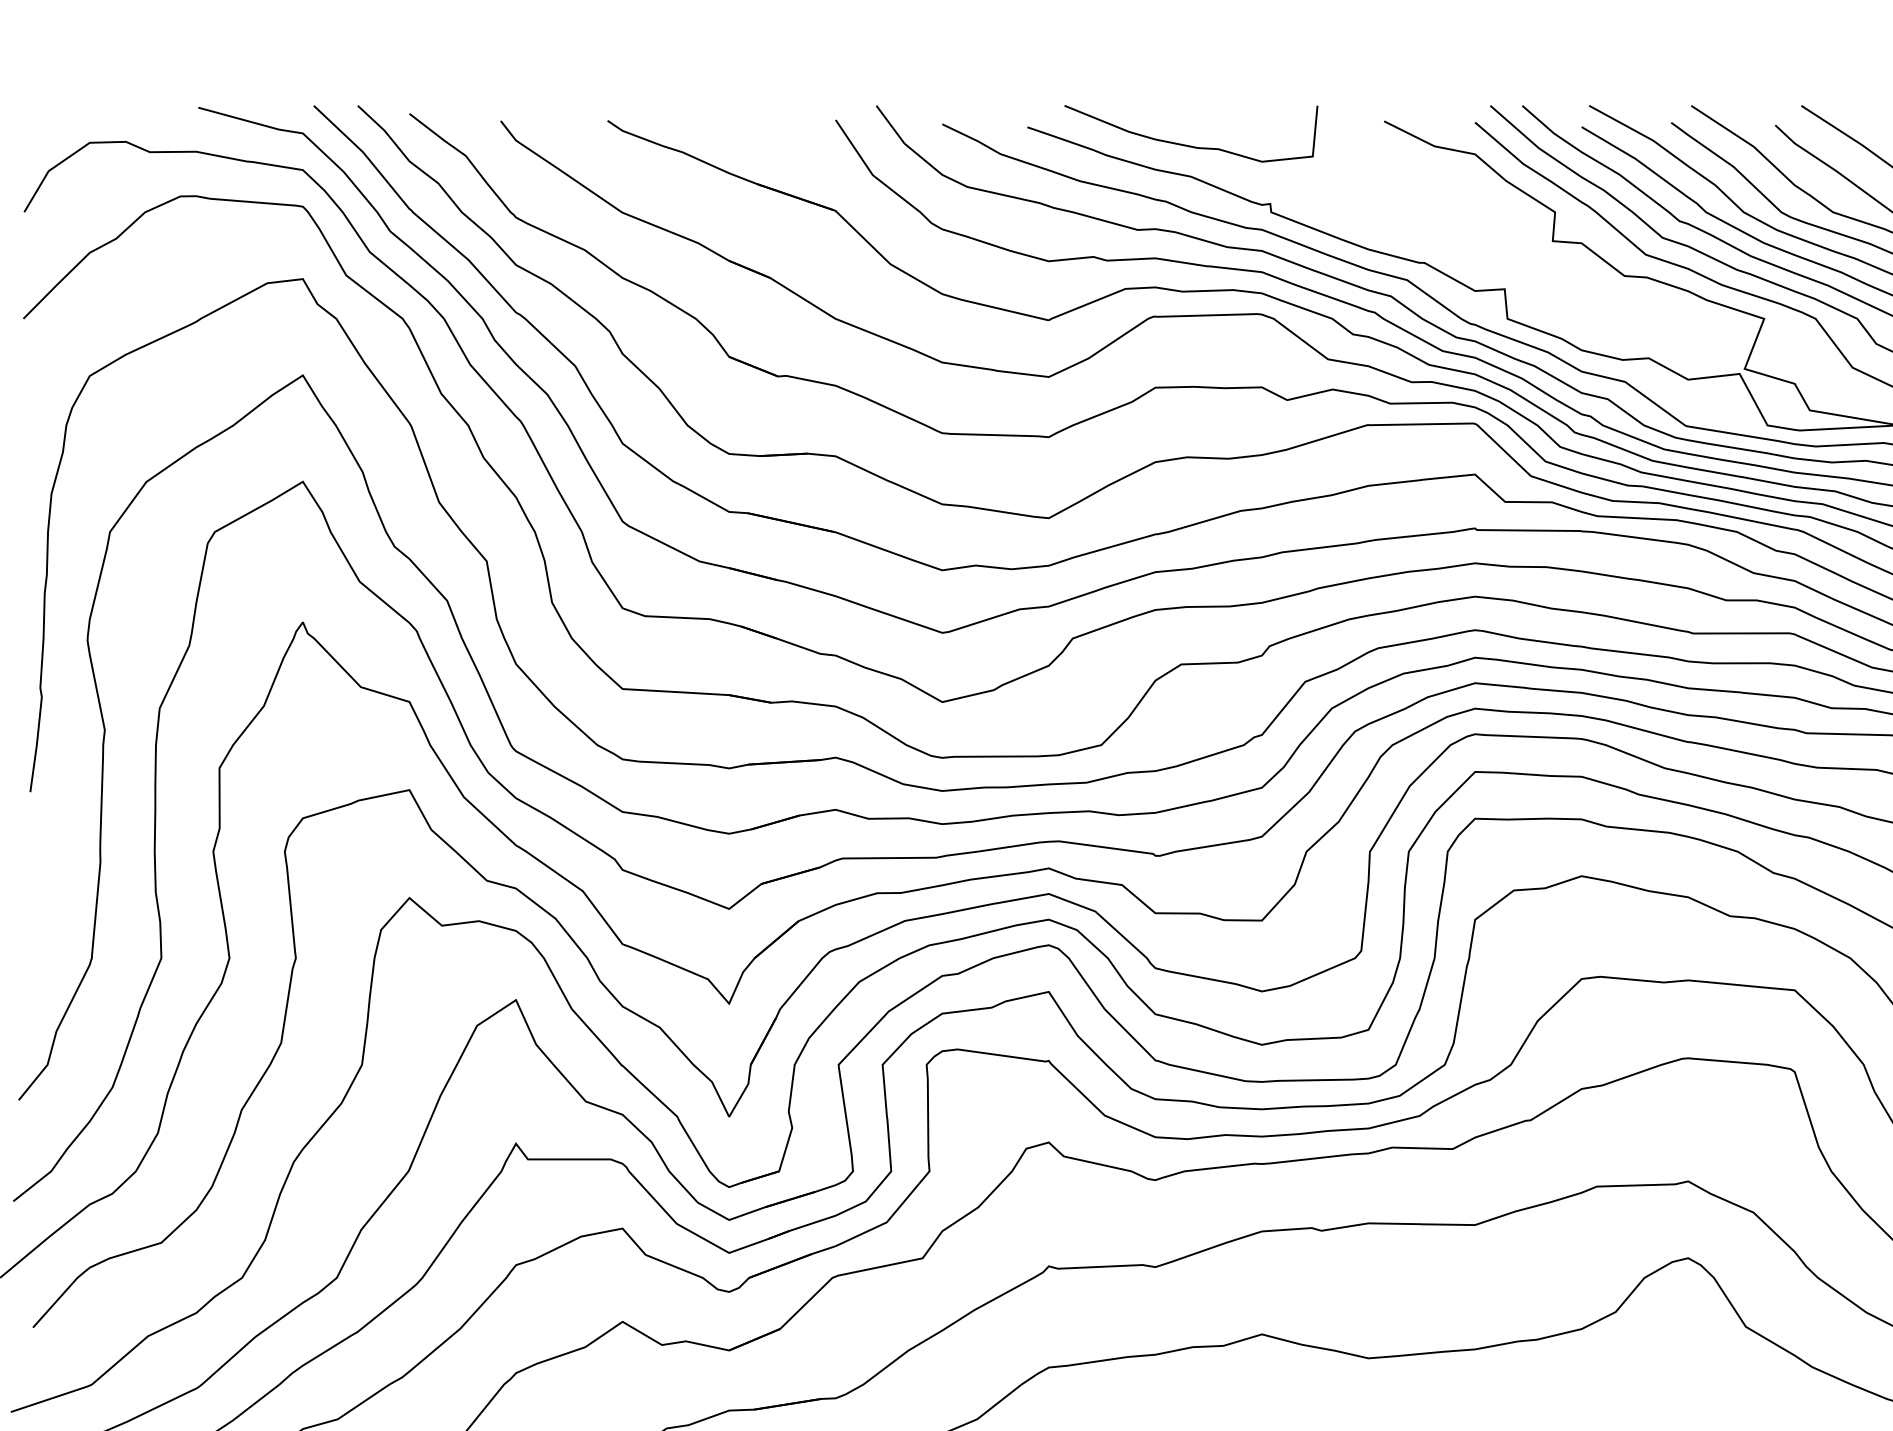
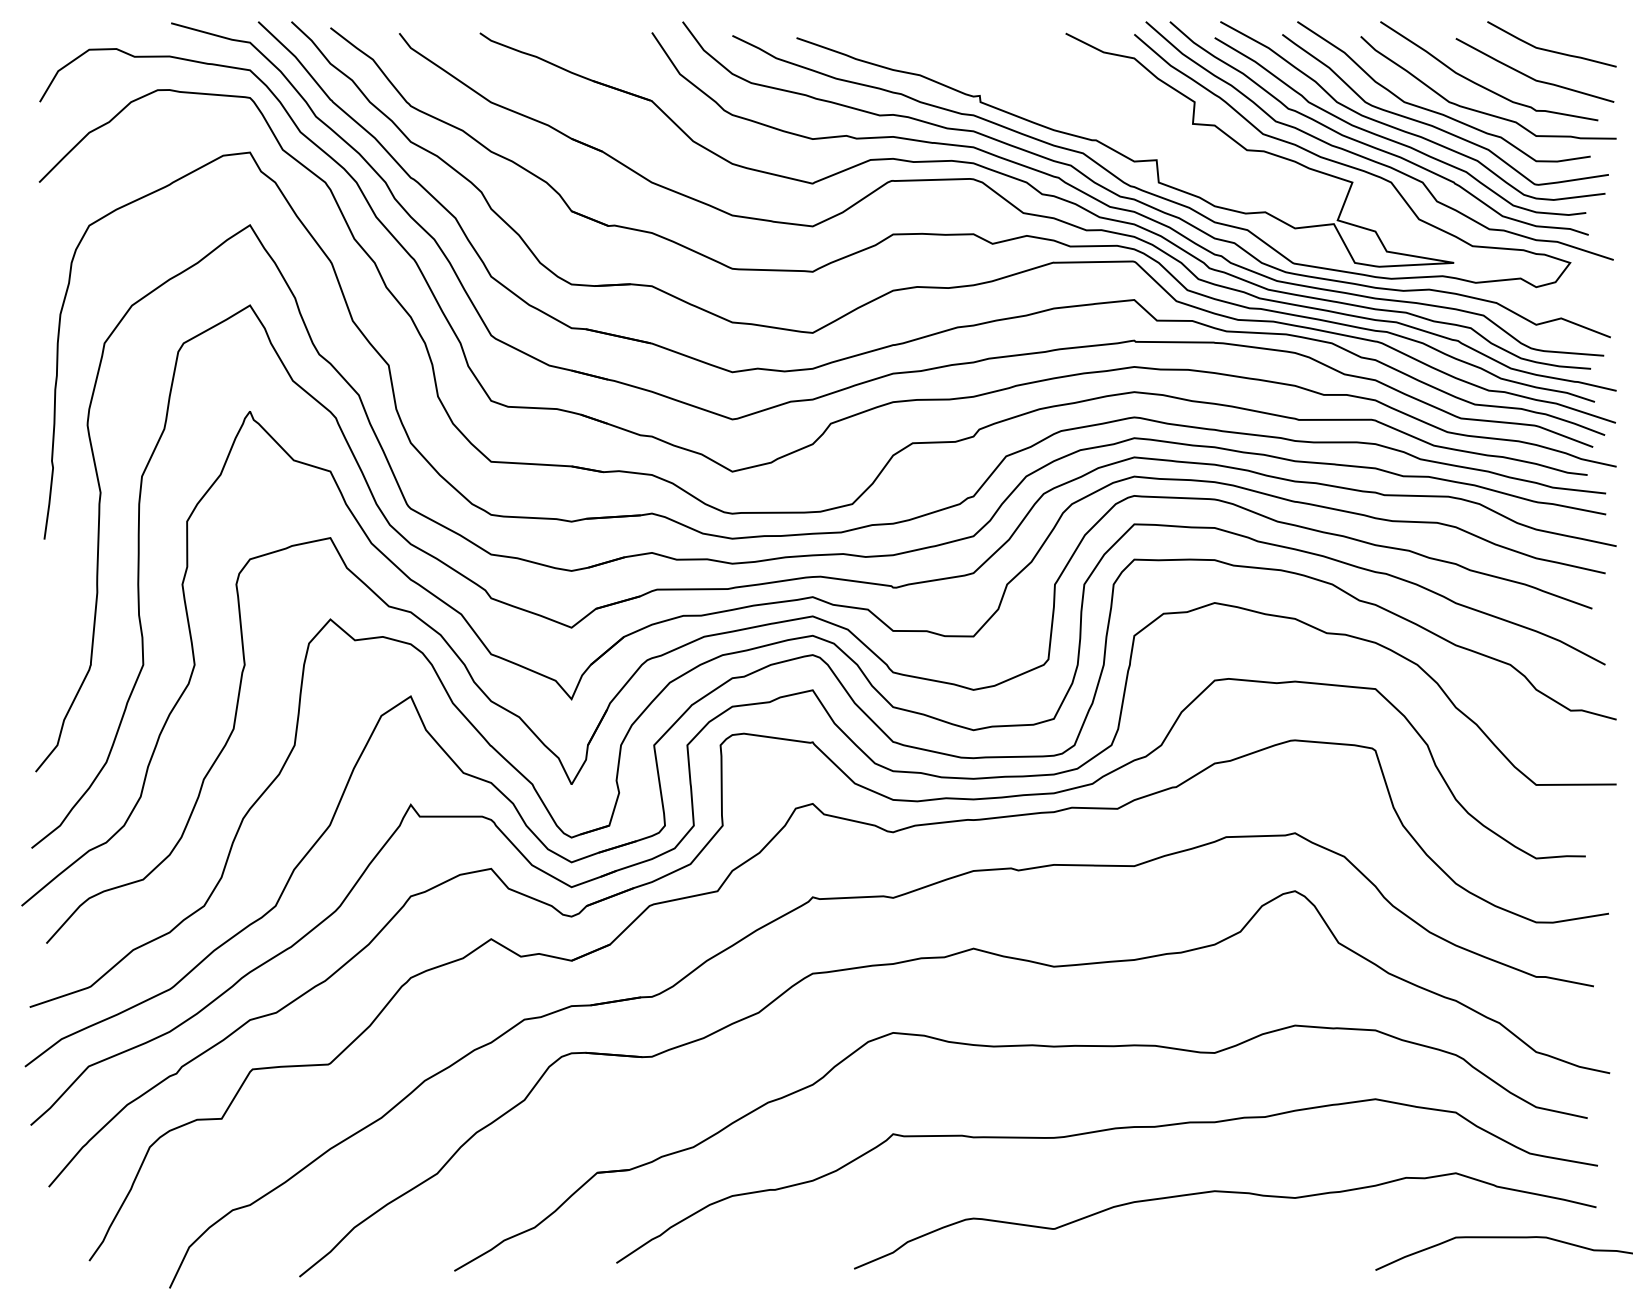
curve: (1191, 145) -> (920, 51), removed

